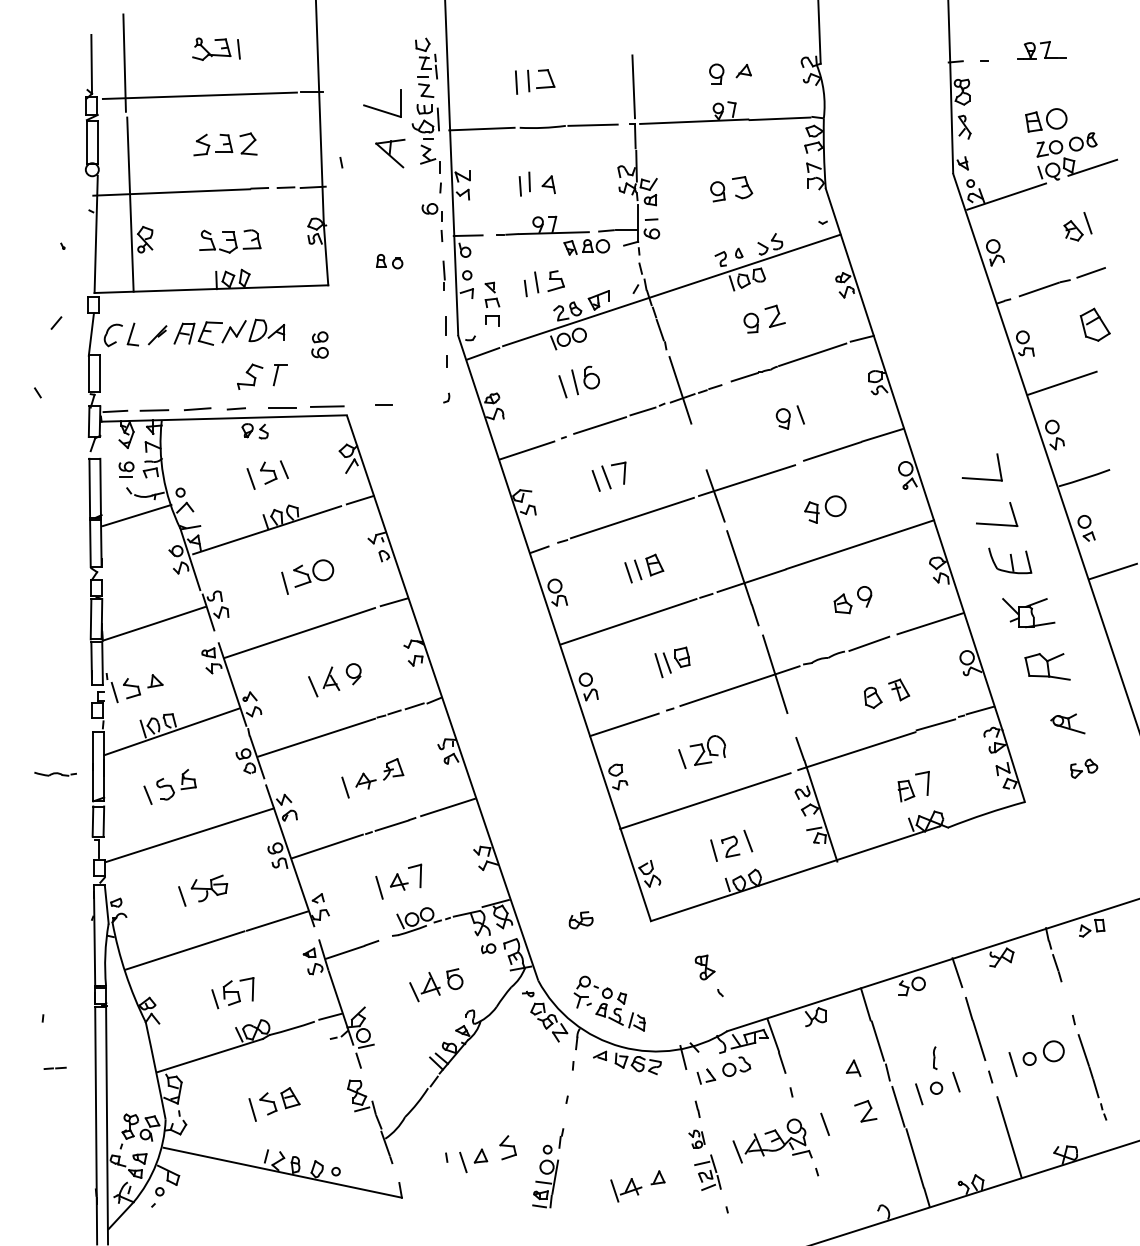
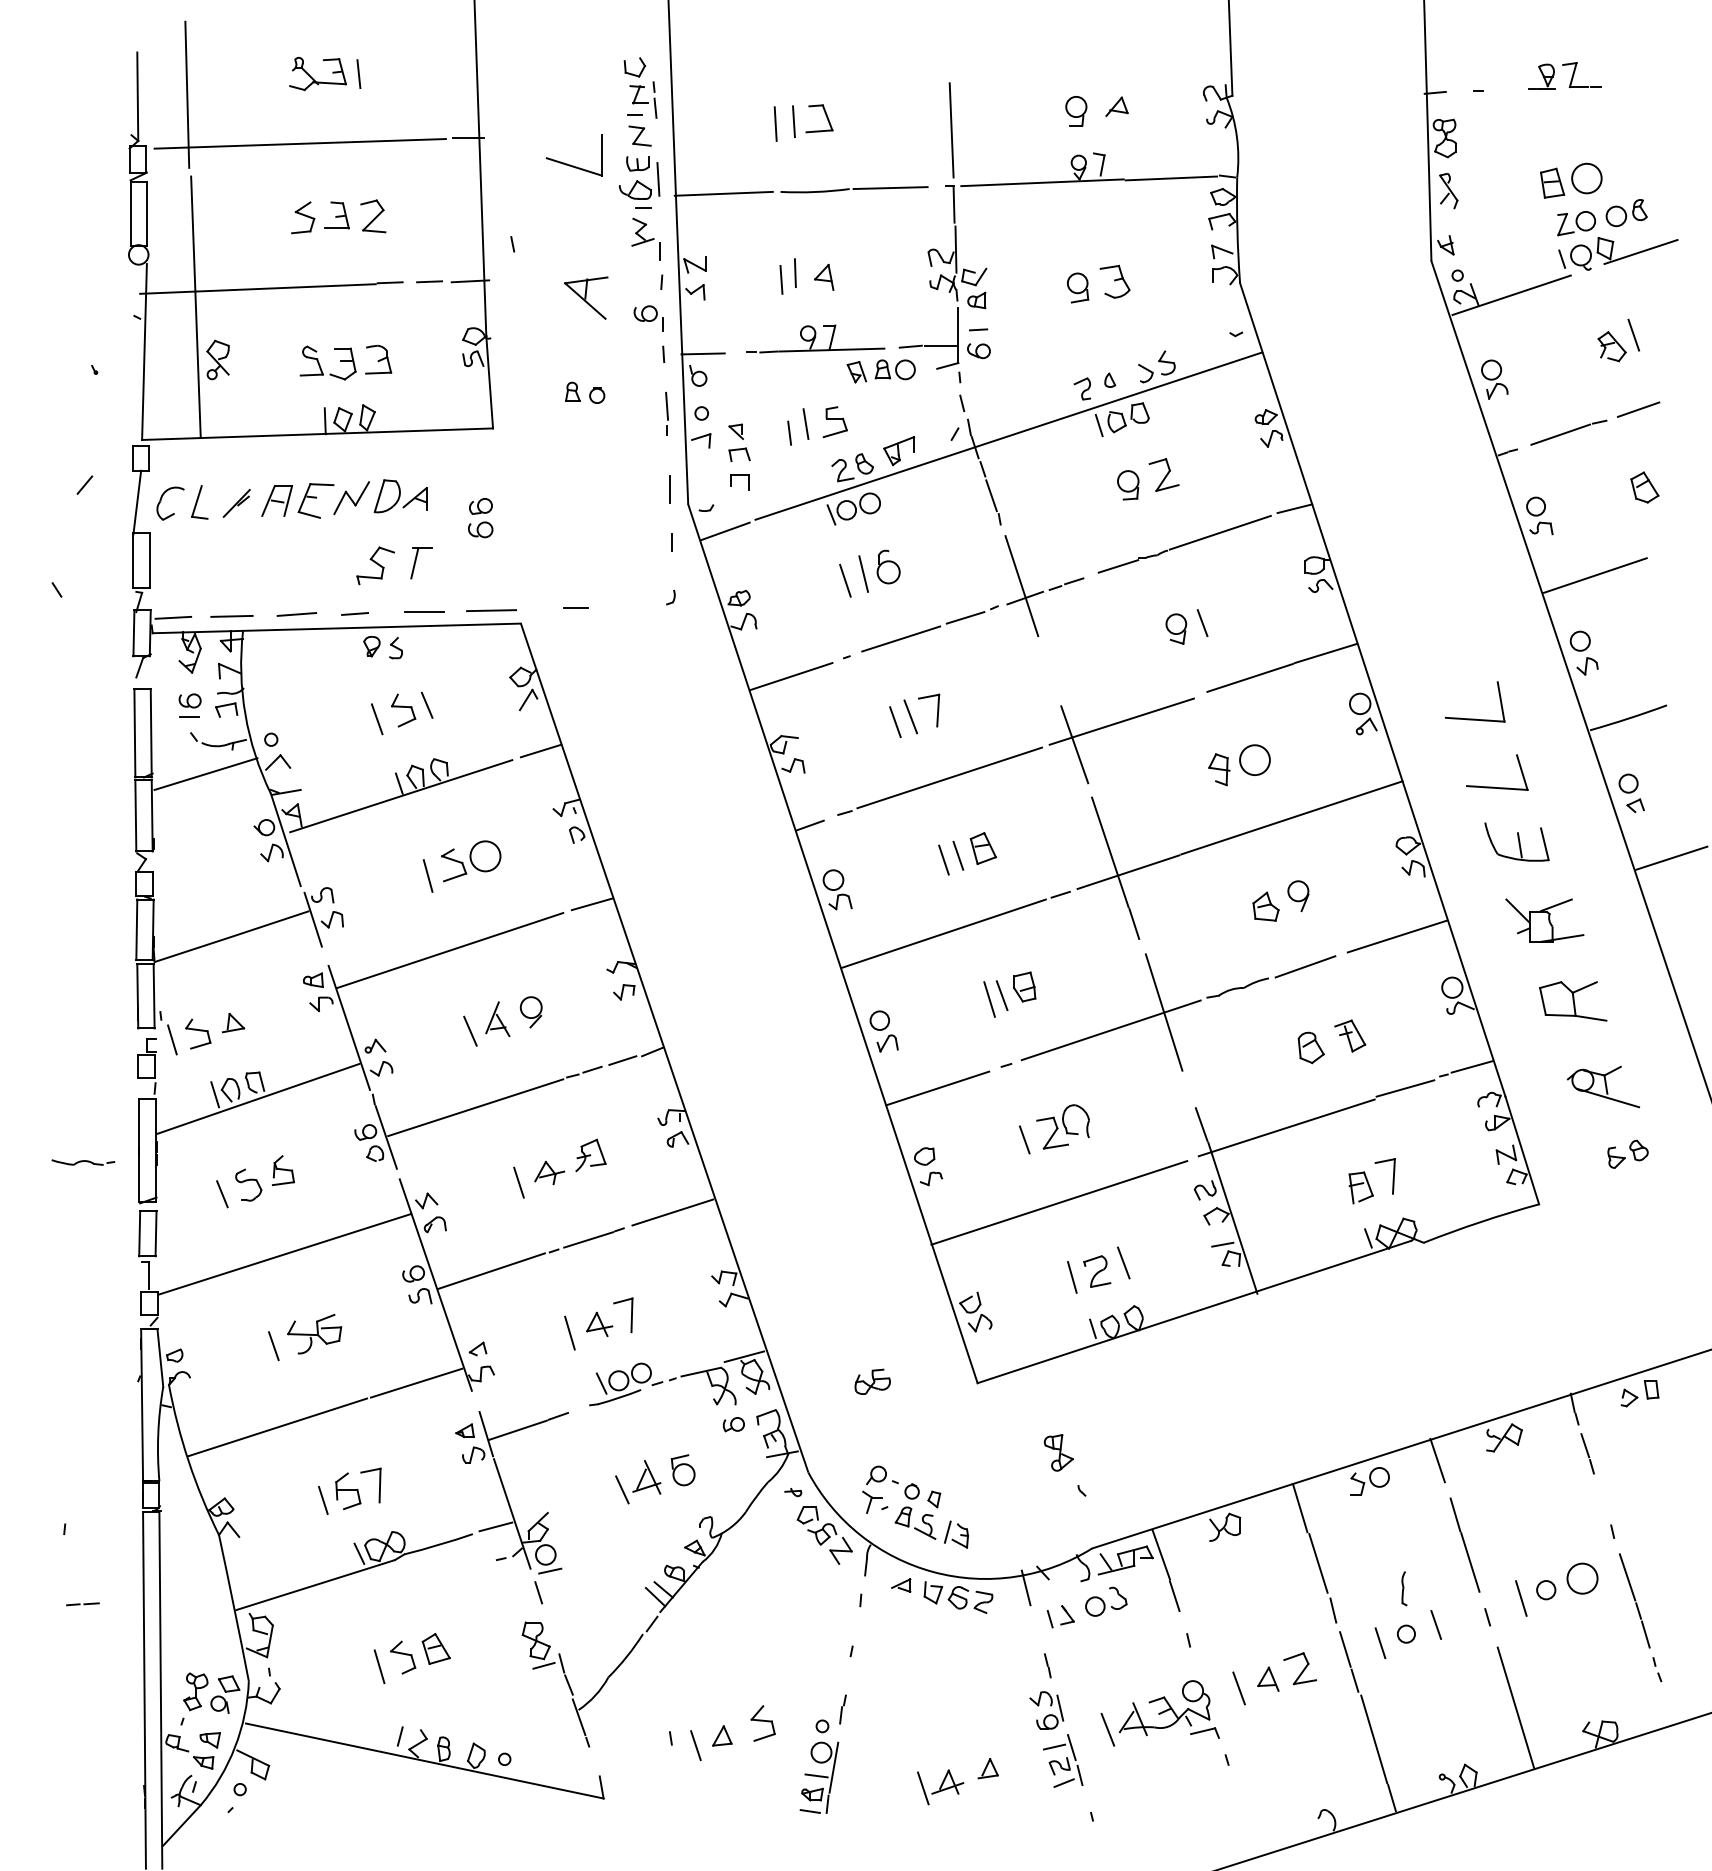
part: (390, 153) -> (586, 298), moved
part: (1095, 324) -> (1645, 487), size x0.62
part: (1067, 723) -> (1603, 1086), size x1.43
part: (853, 1067) -> (1268, 1678), moved
part: (696, 1139) -> (1045, 1711), size x1.43

